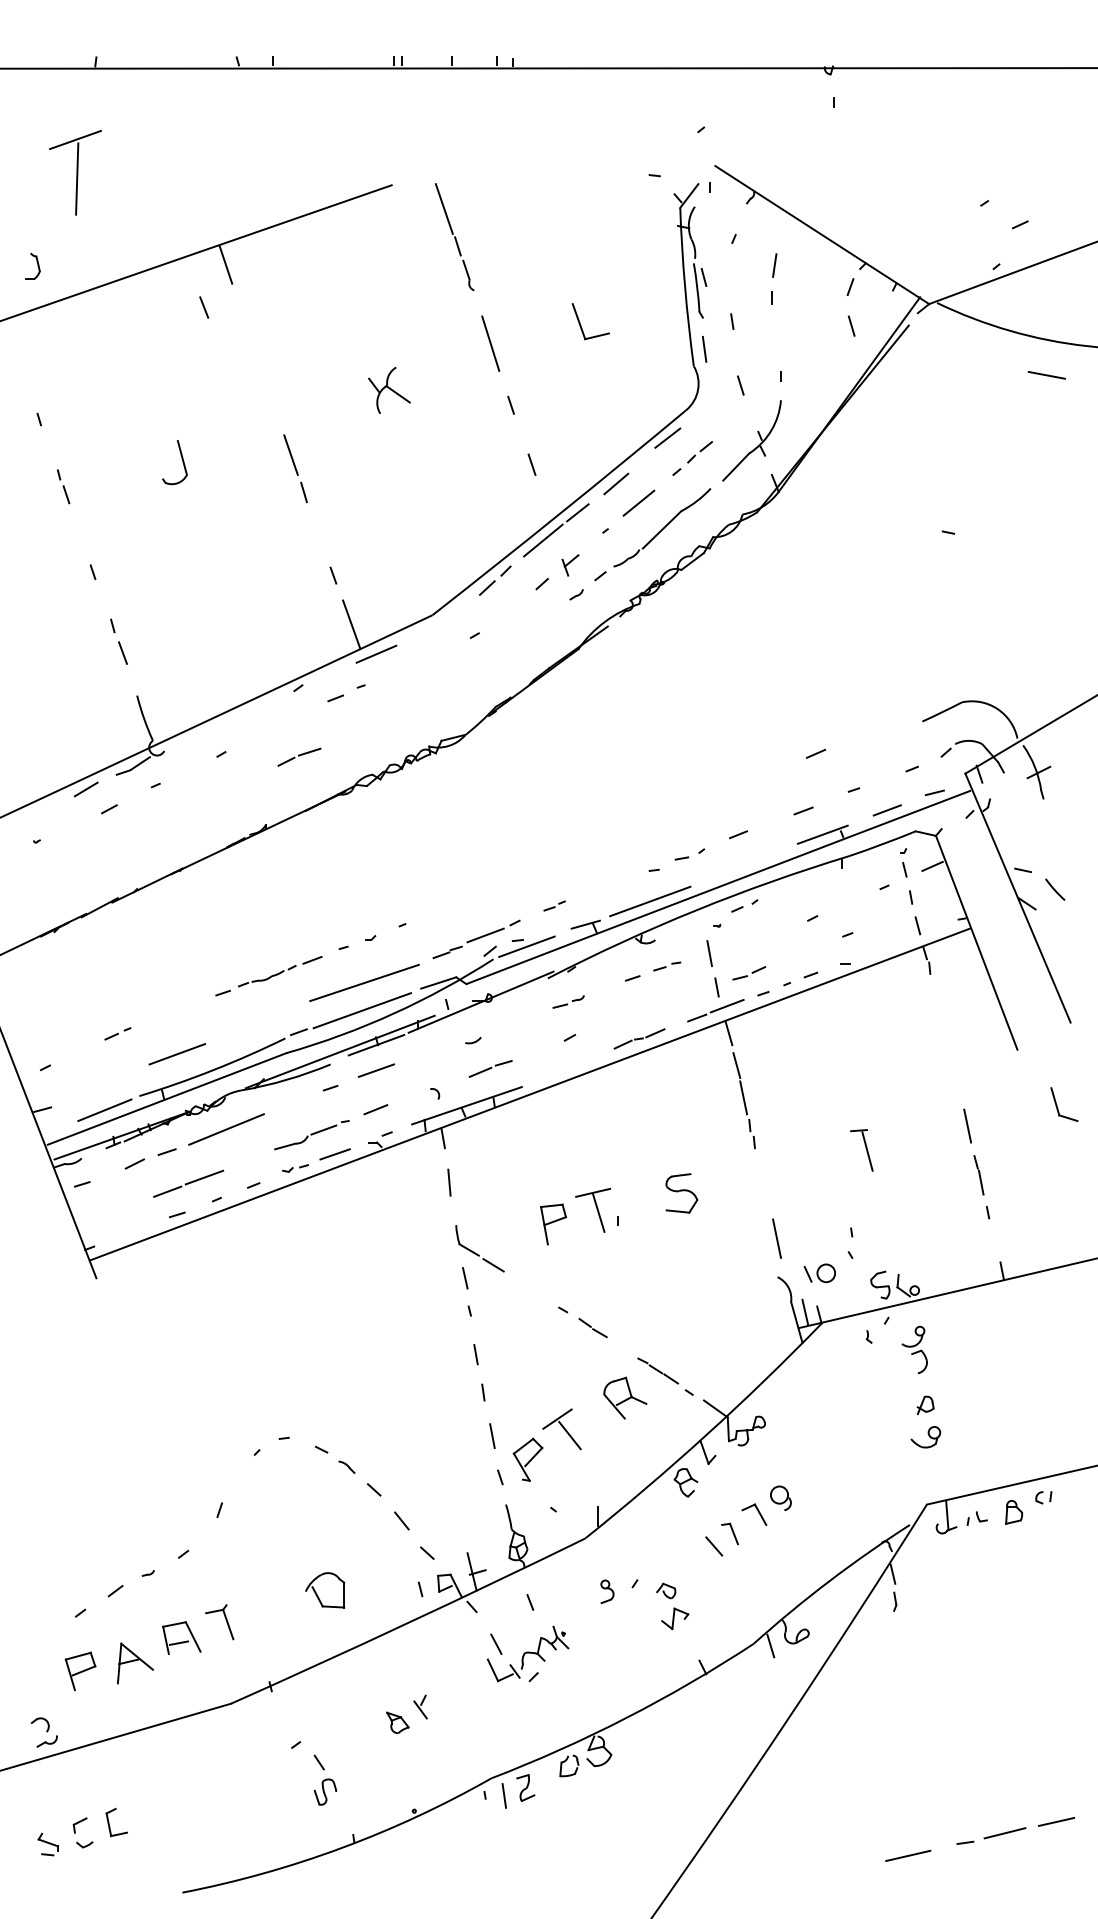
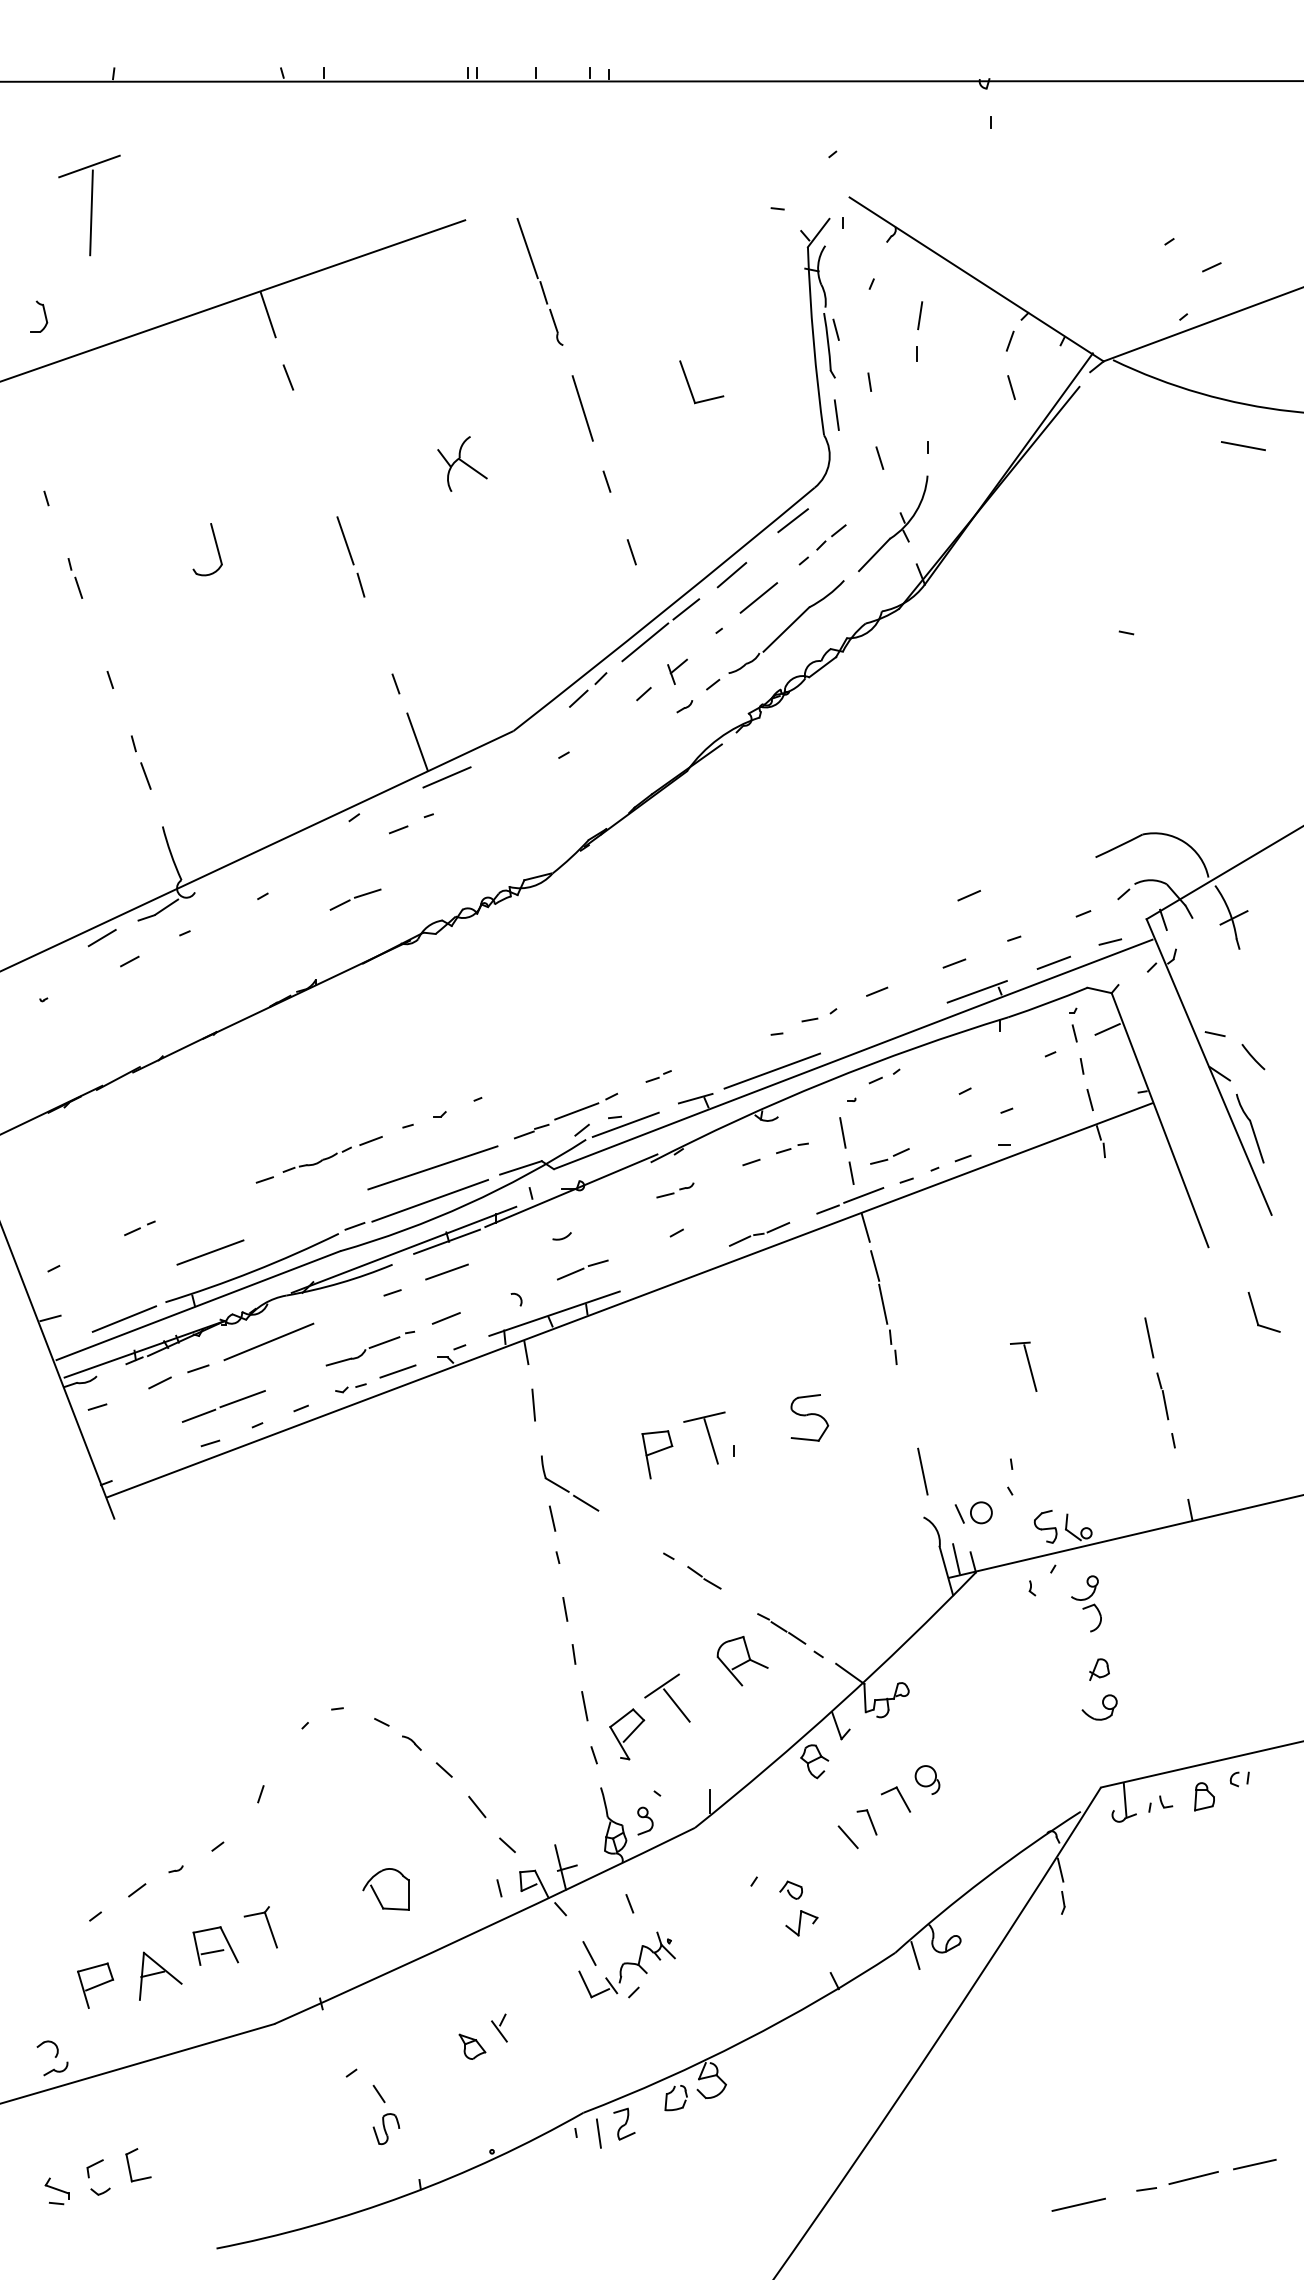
line: (204, 307) -> (288, 377), moved
part: (1052, 949) -> (1250, 1128), added
part: (607, 1591) -> (645, 1820), moved

